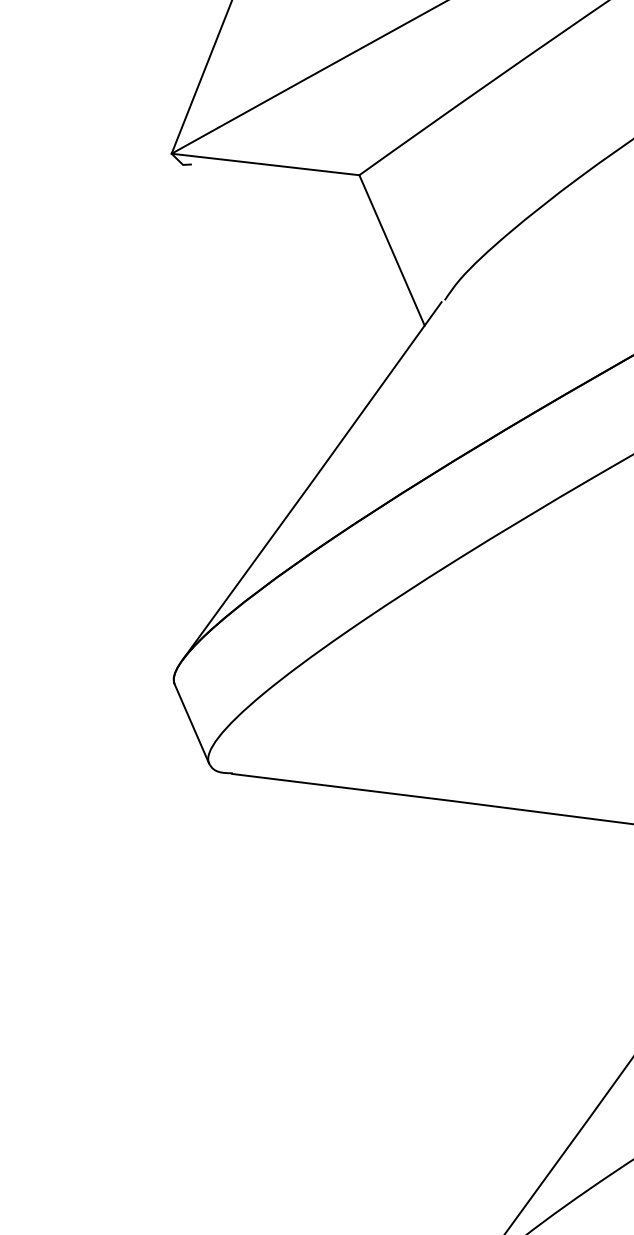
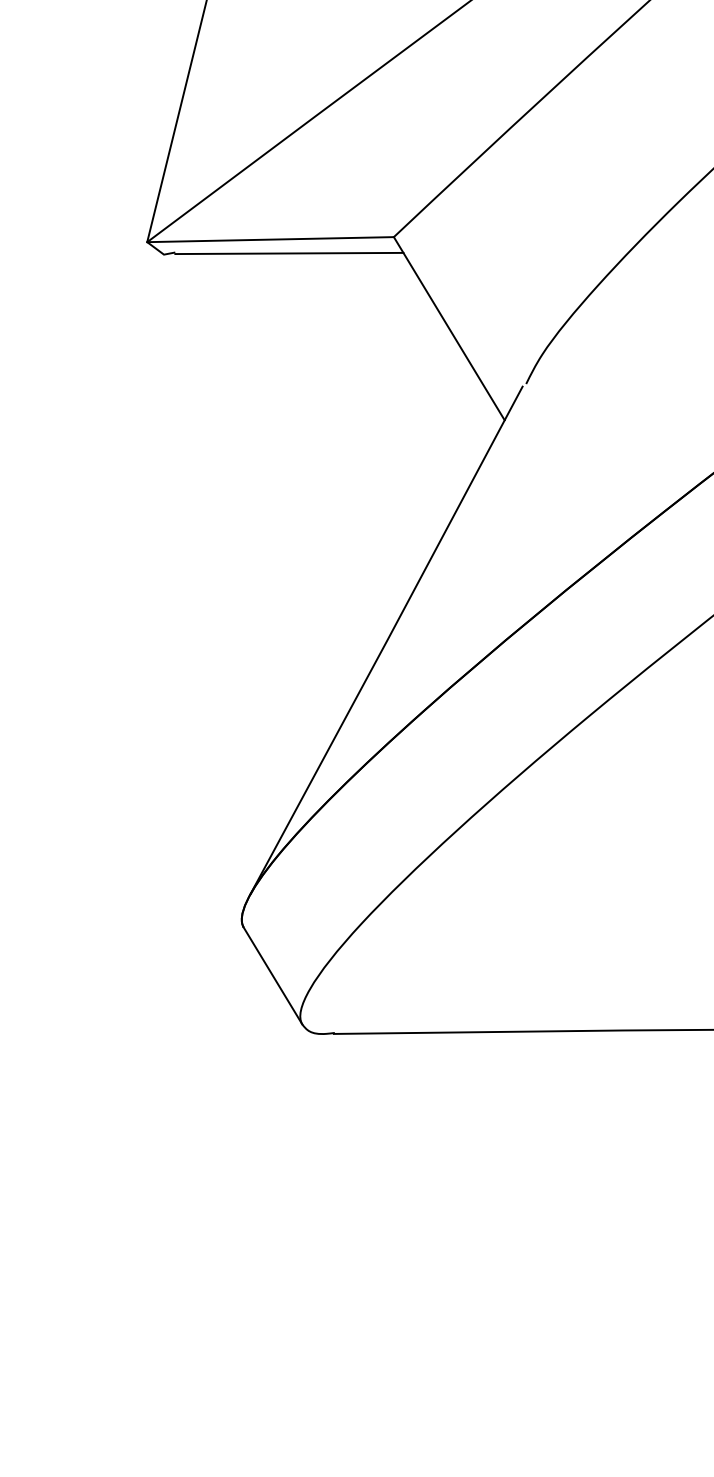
line: (278, 176) -> (289, 252), added

